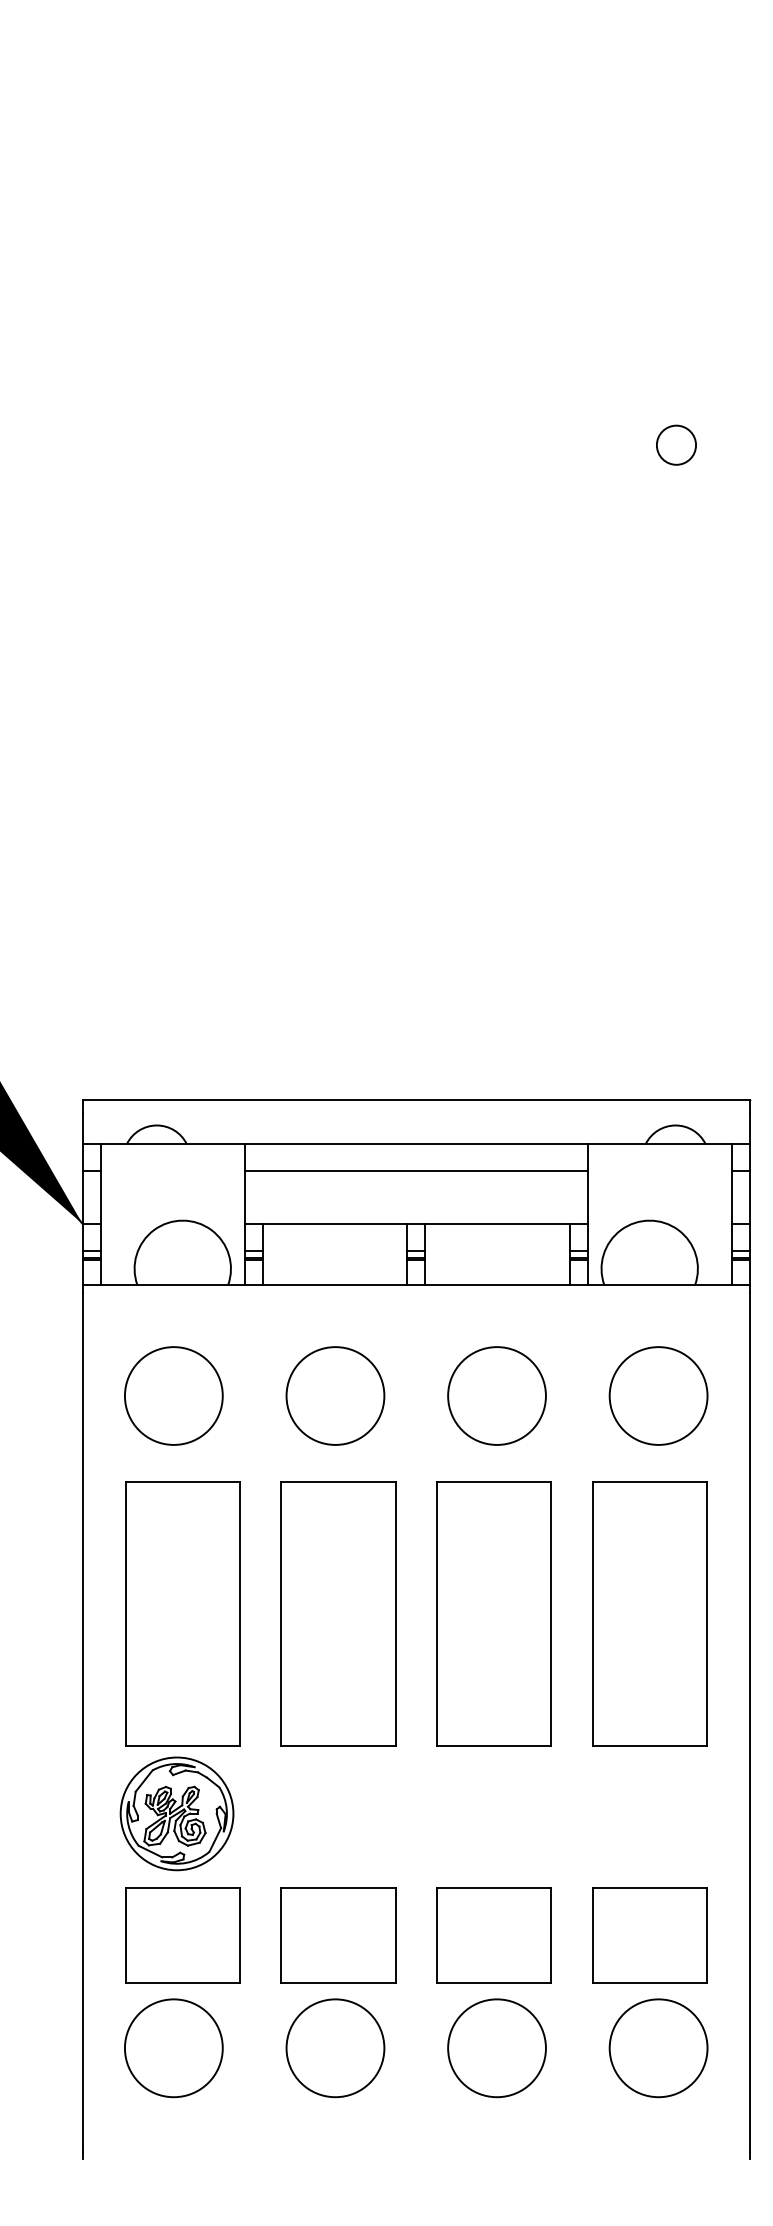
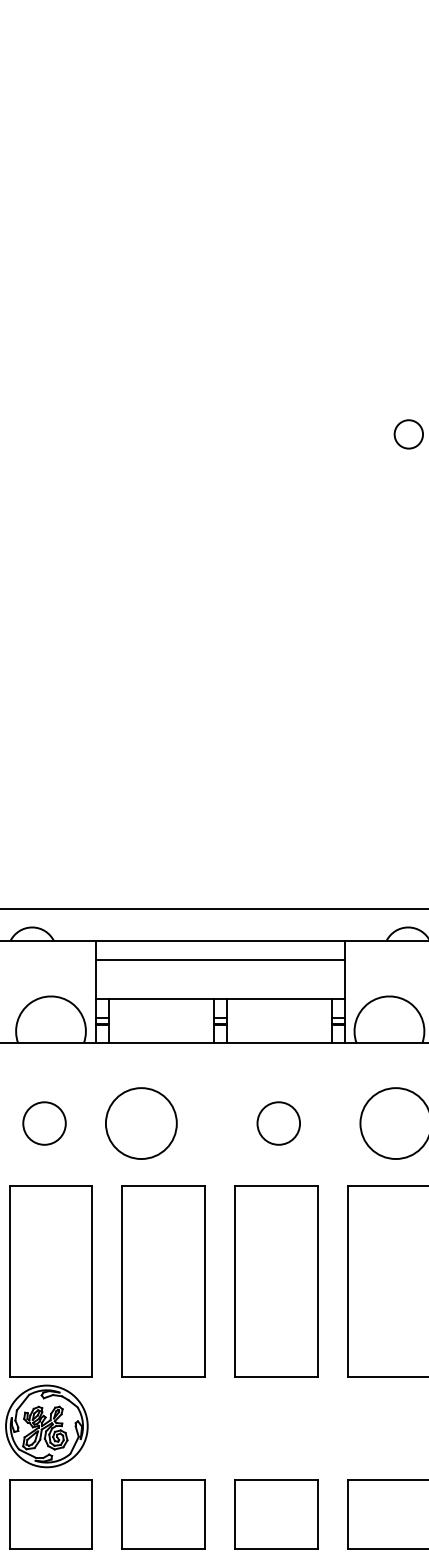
circle: (173, 1395) -> (44, 1123), size x0.6
circle: (335, 1395) -> (141, 1123), moved
circle: (496, 1395) -> (278, 1123), size x0.6

